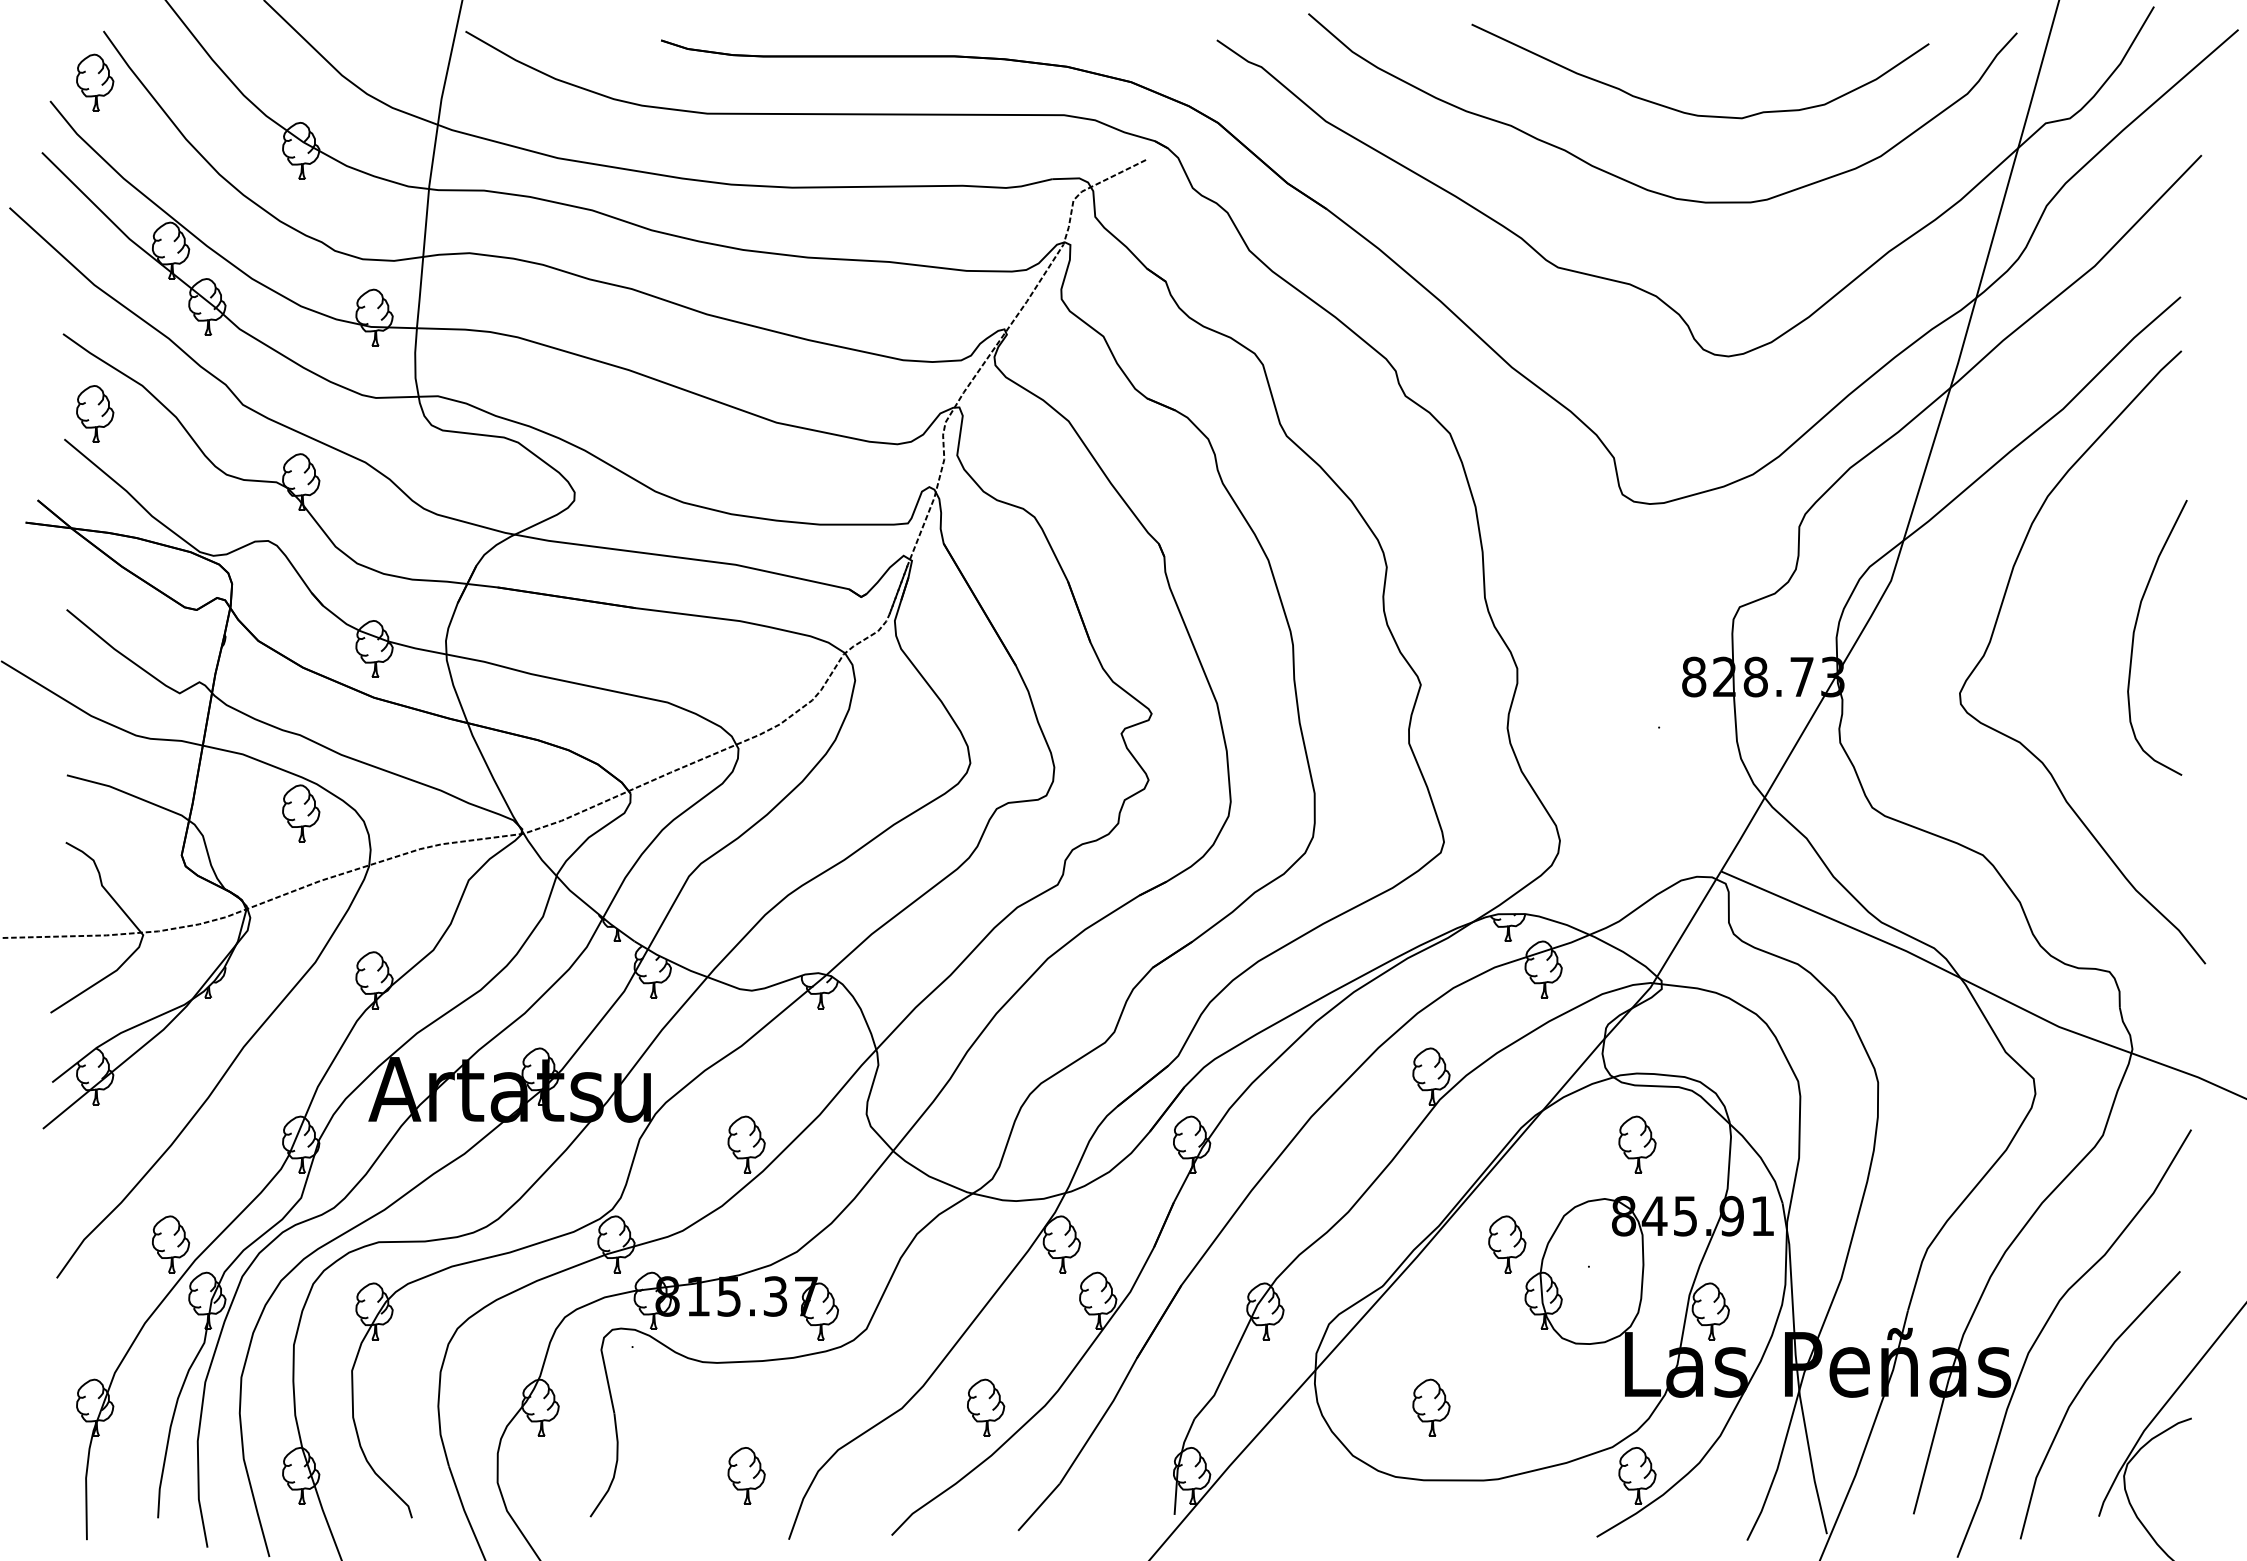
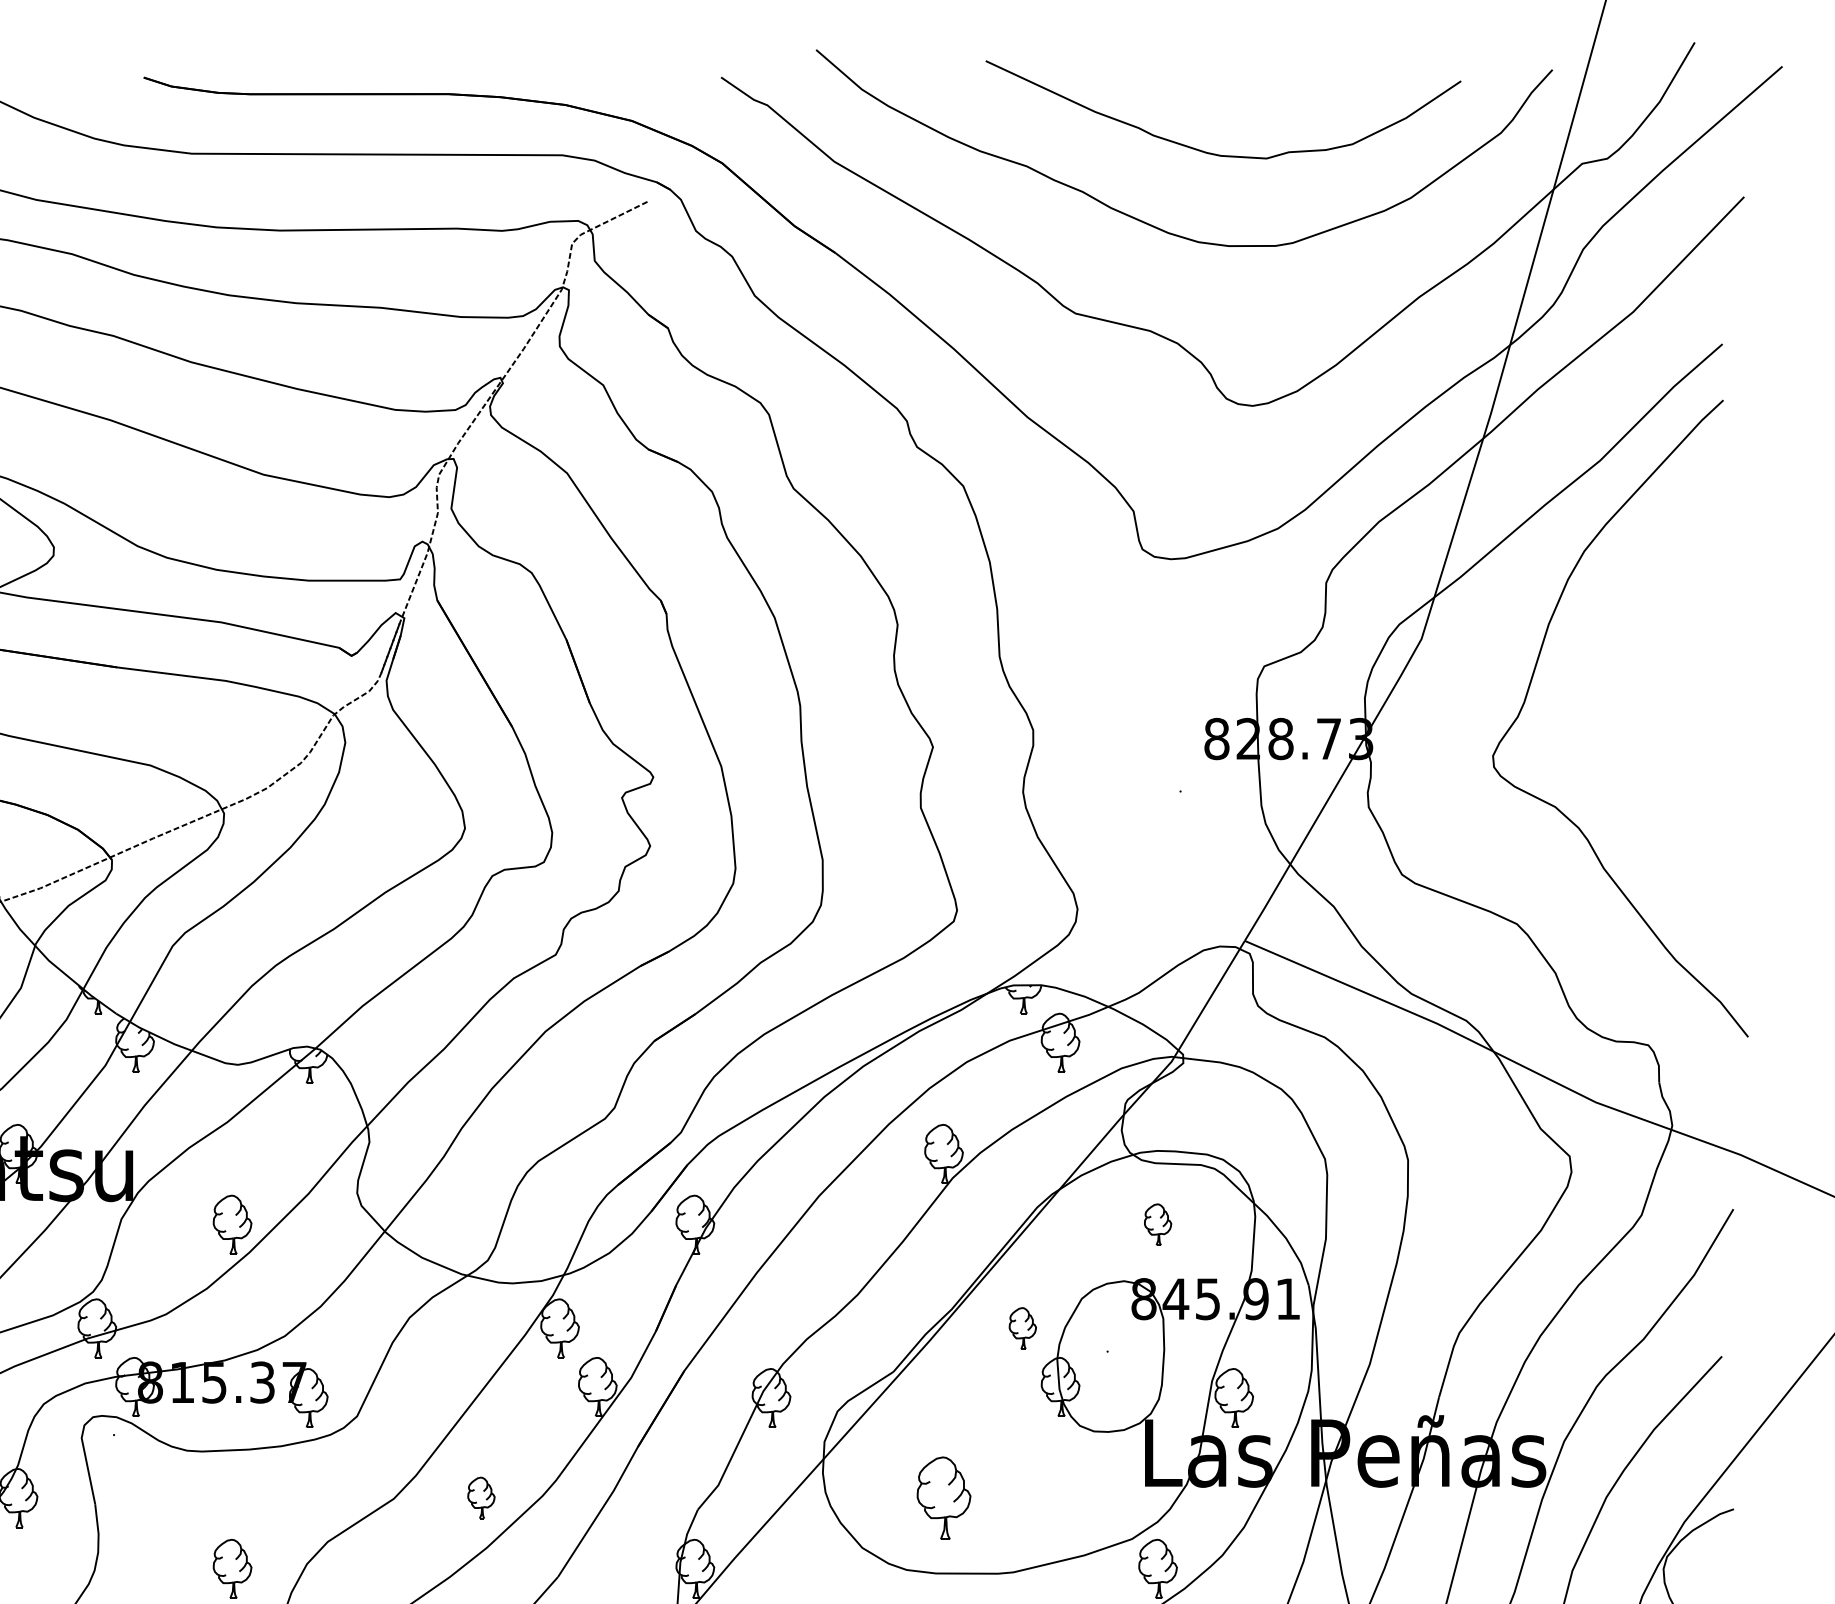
curve: (2134, 637) -> (1674, 697), removed
part: (1637, 1144) -> (1158, 1224), size x0.7
part: (1507, 1244) -> (1023, 1328), size x0.7
part: (986, 1407) -> (481, 1497), size x0.7
part: (1431, 1407) -> (944, 1497), size x1.4

